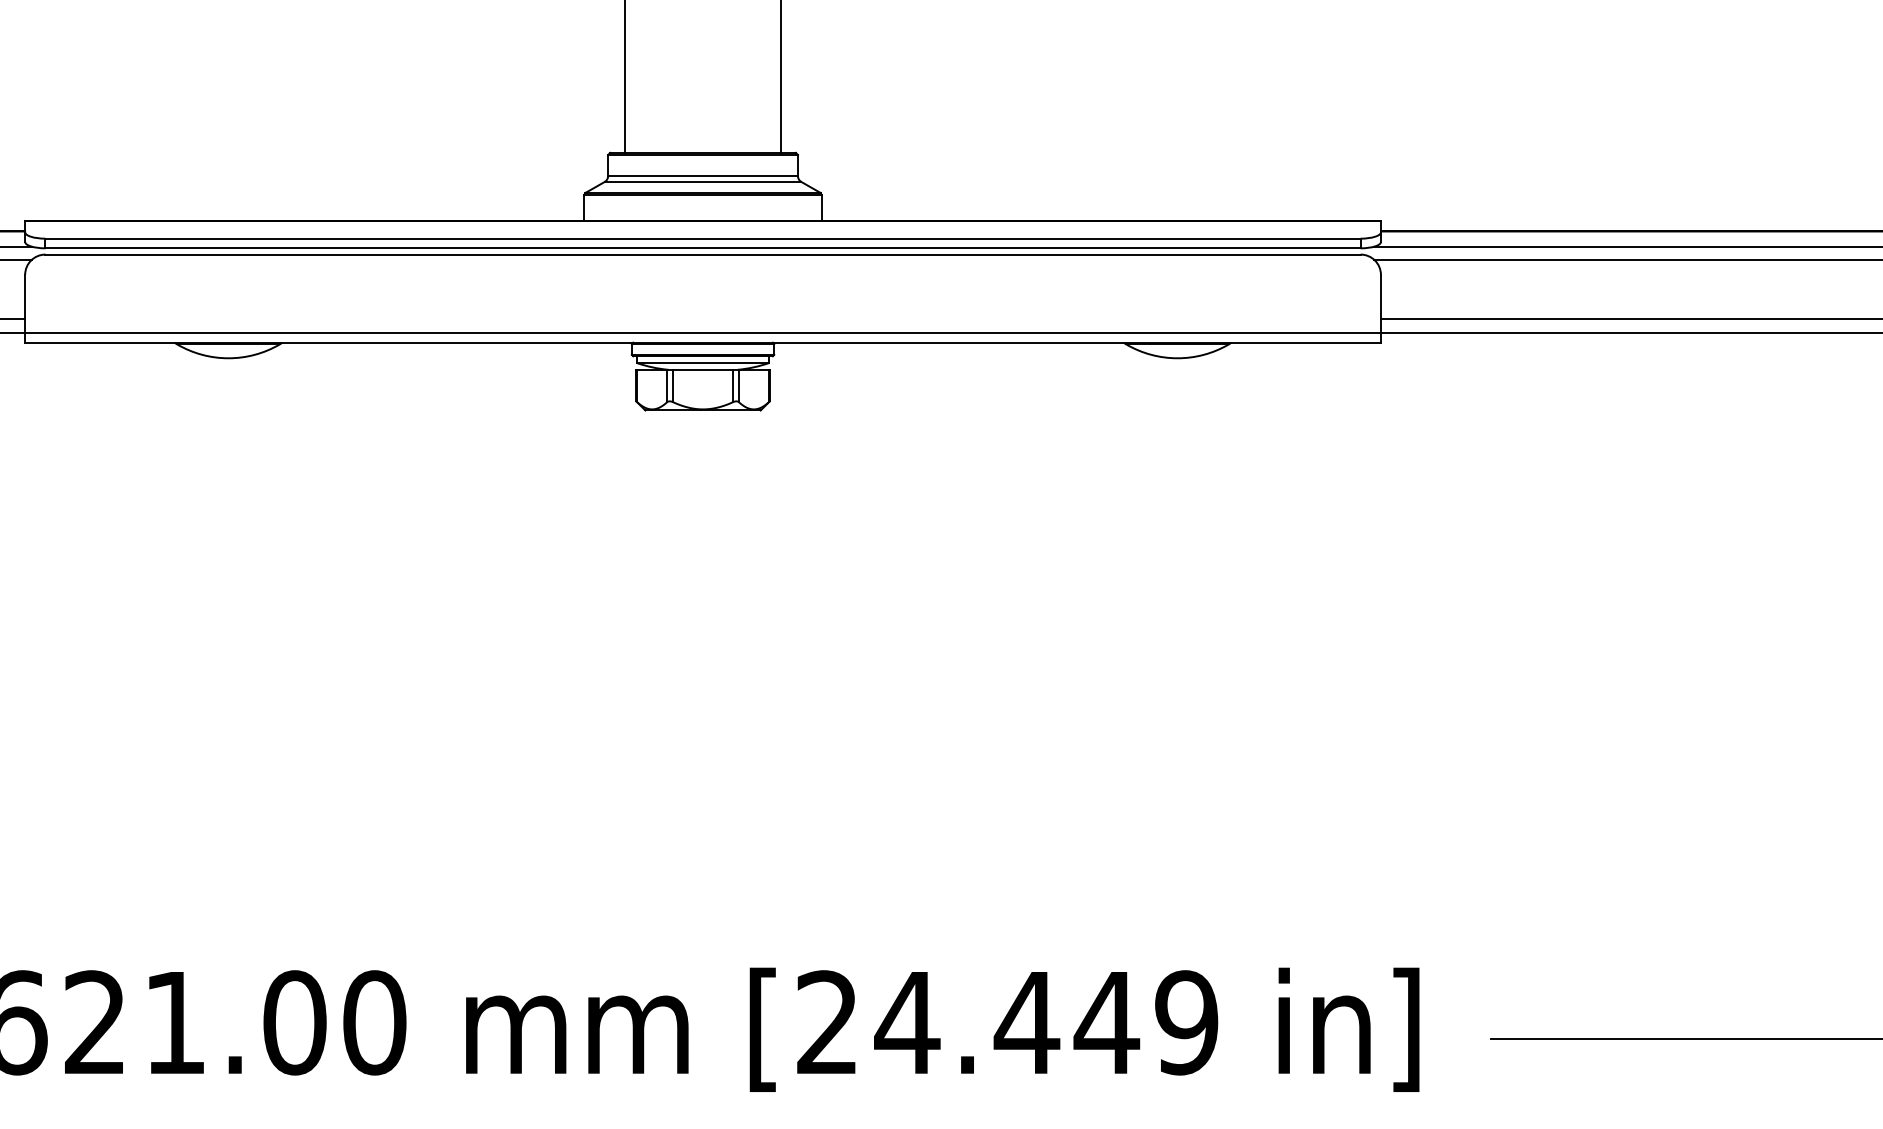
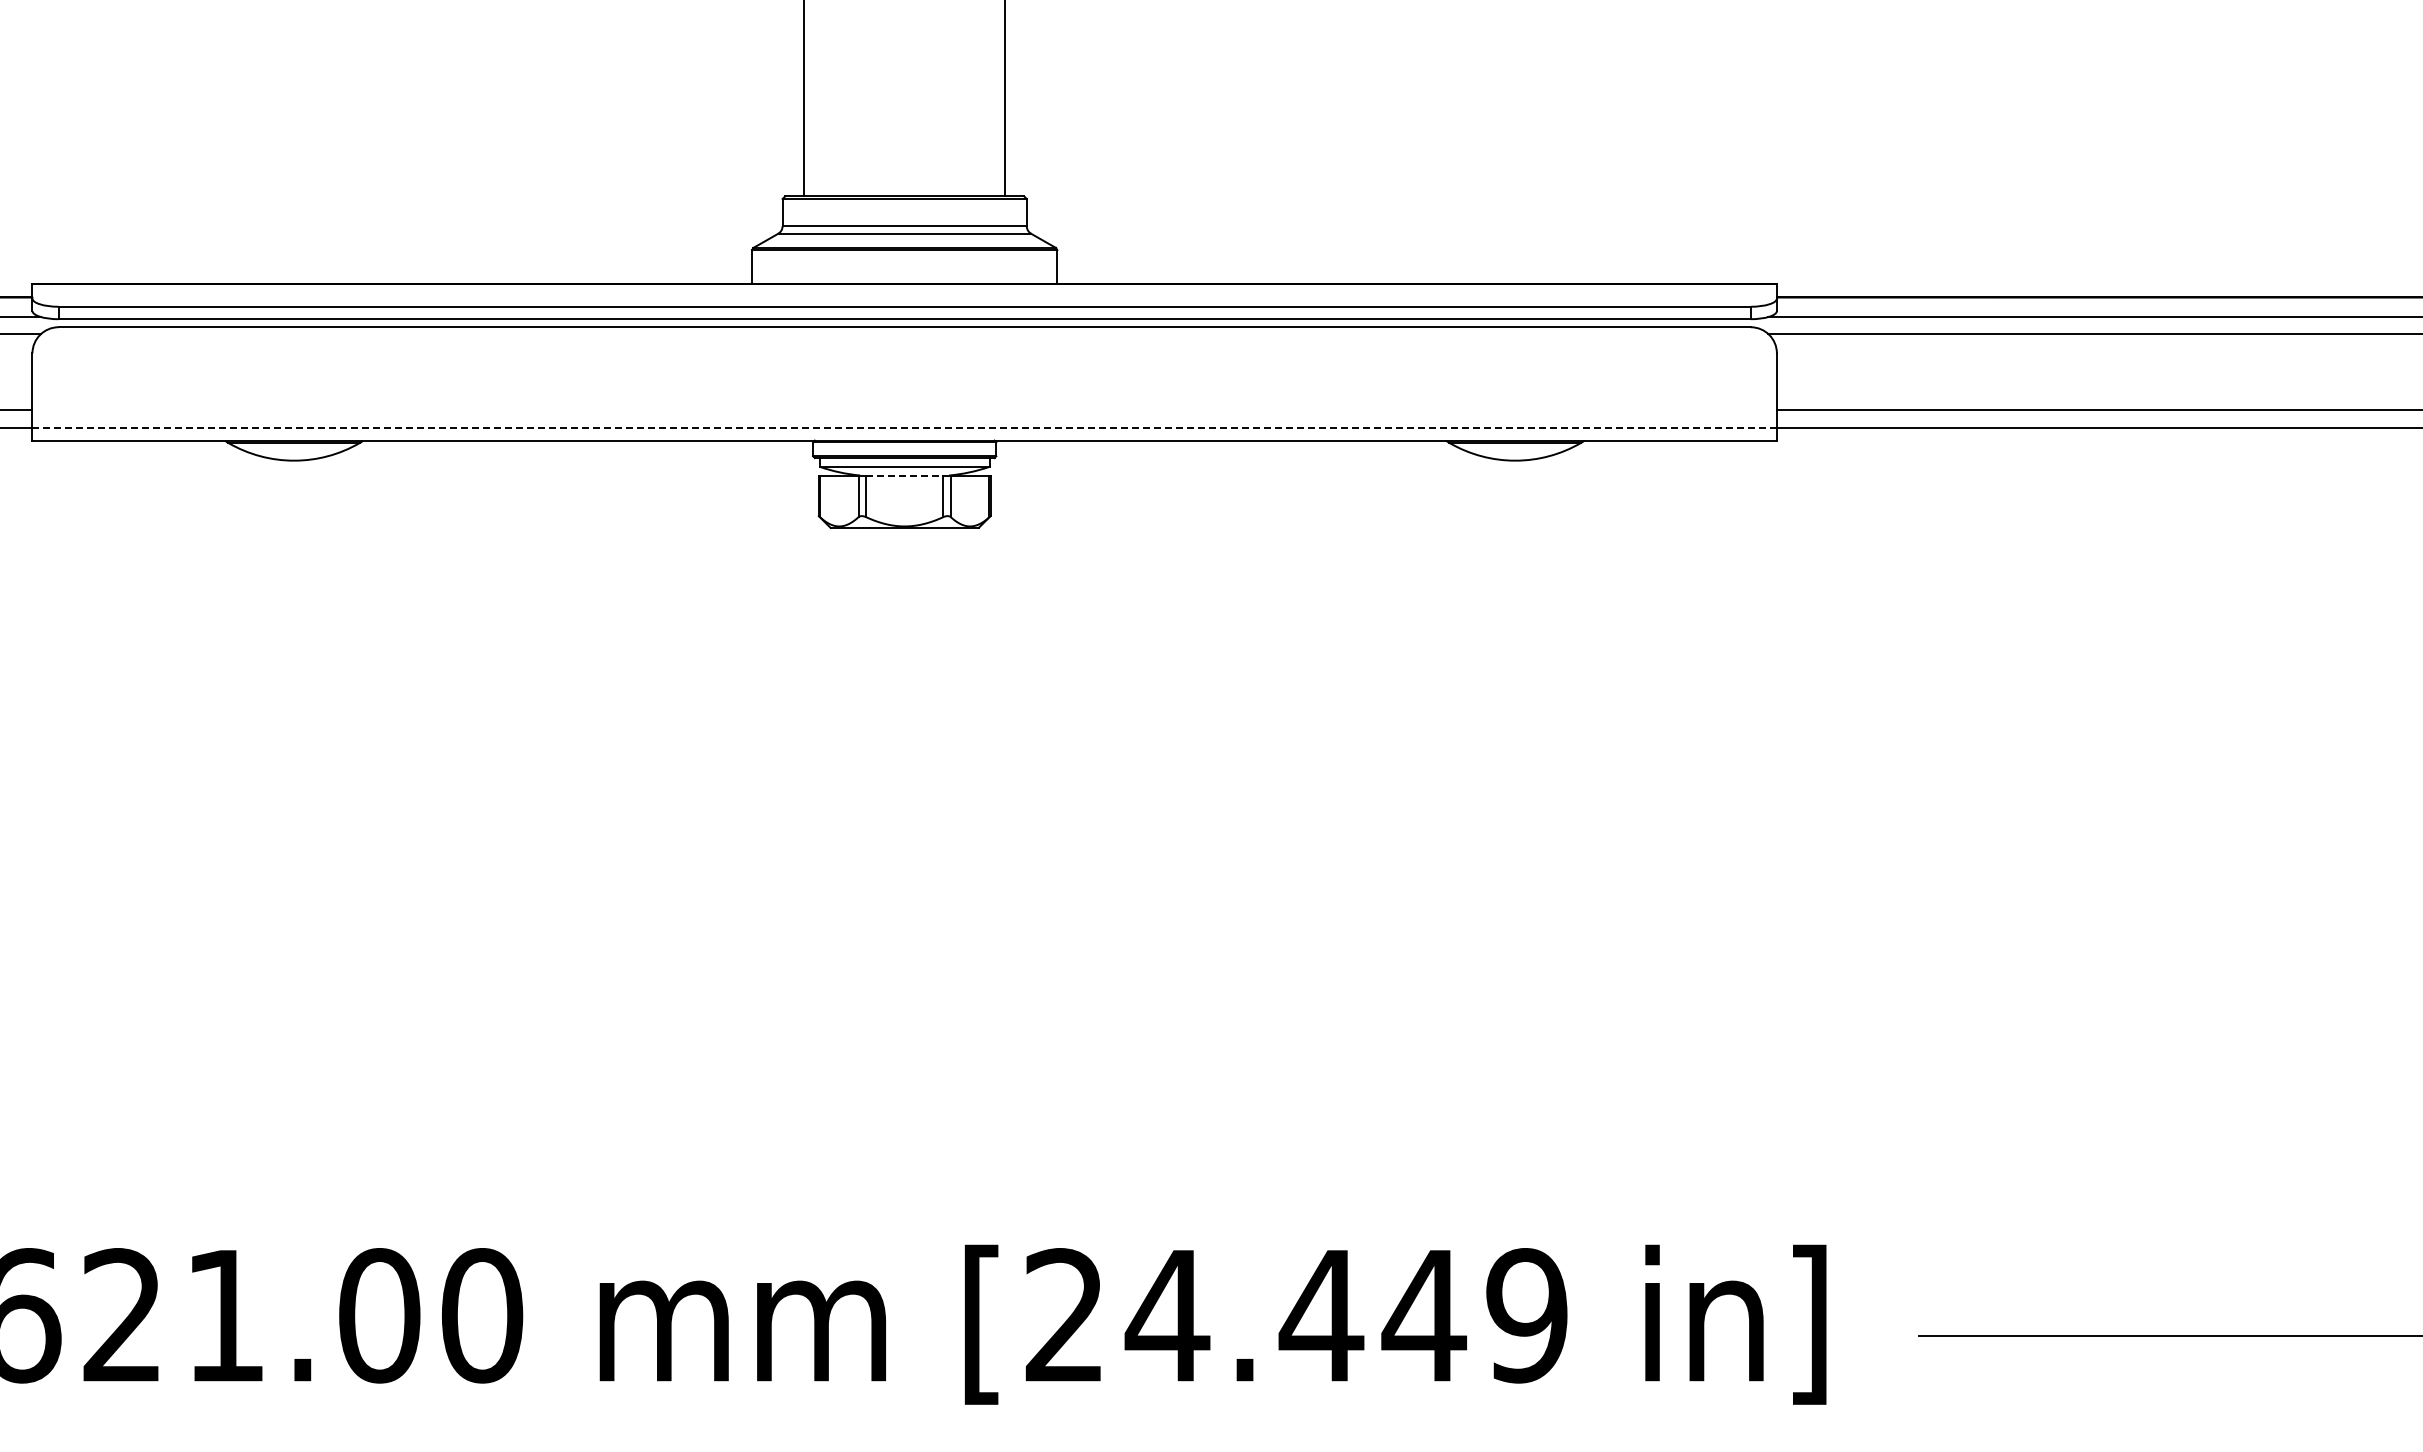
line: (703, 332) -> (905, 427), solid -> dashed
line: (702, 369) -> (904, 475), solid -> dashed

